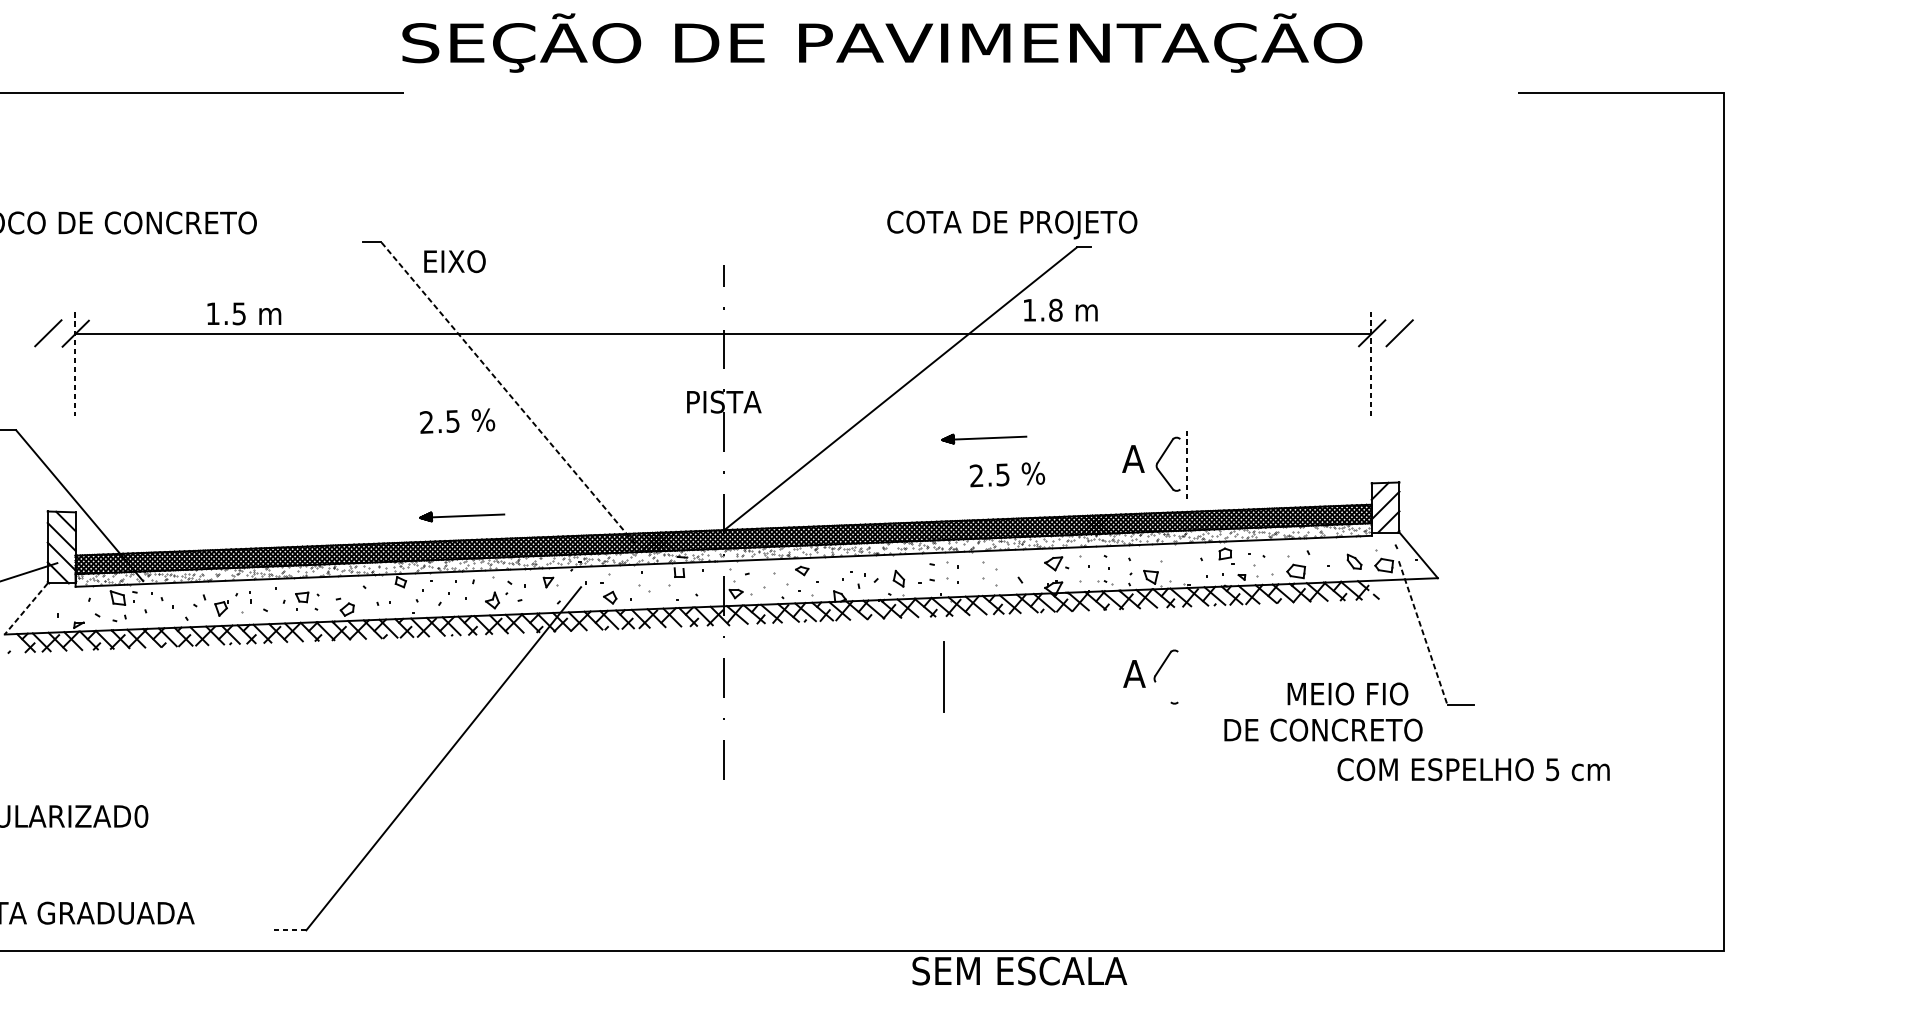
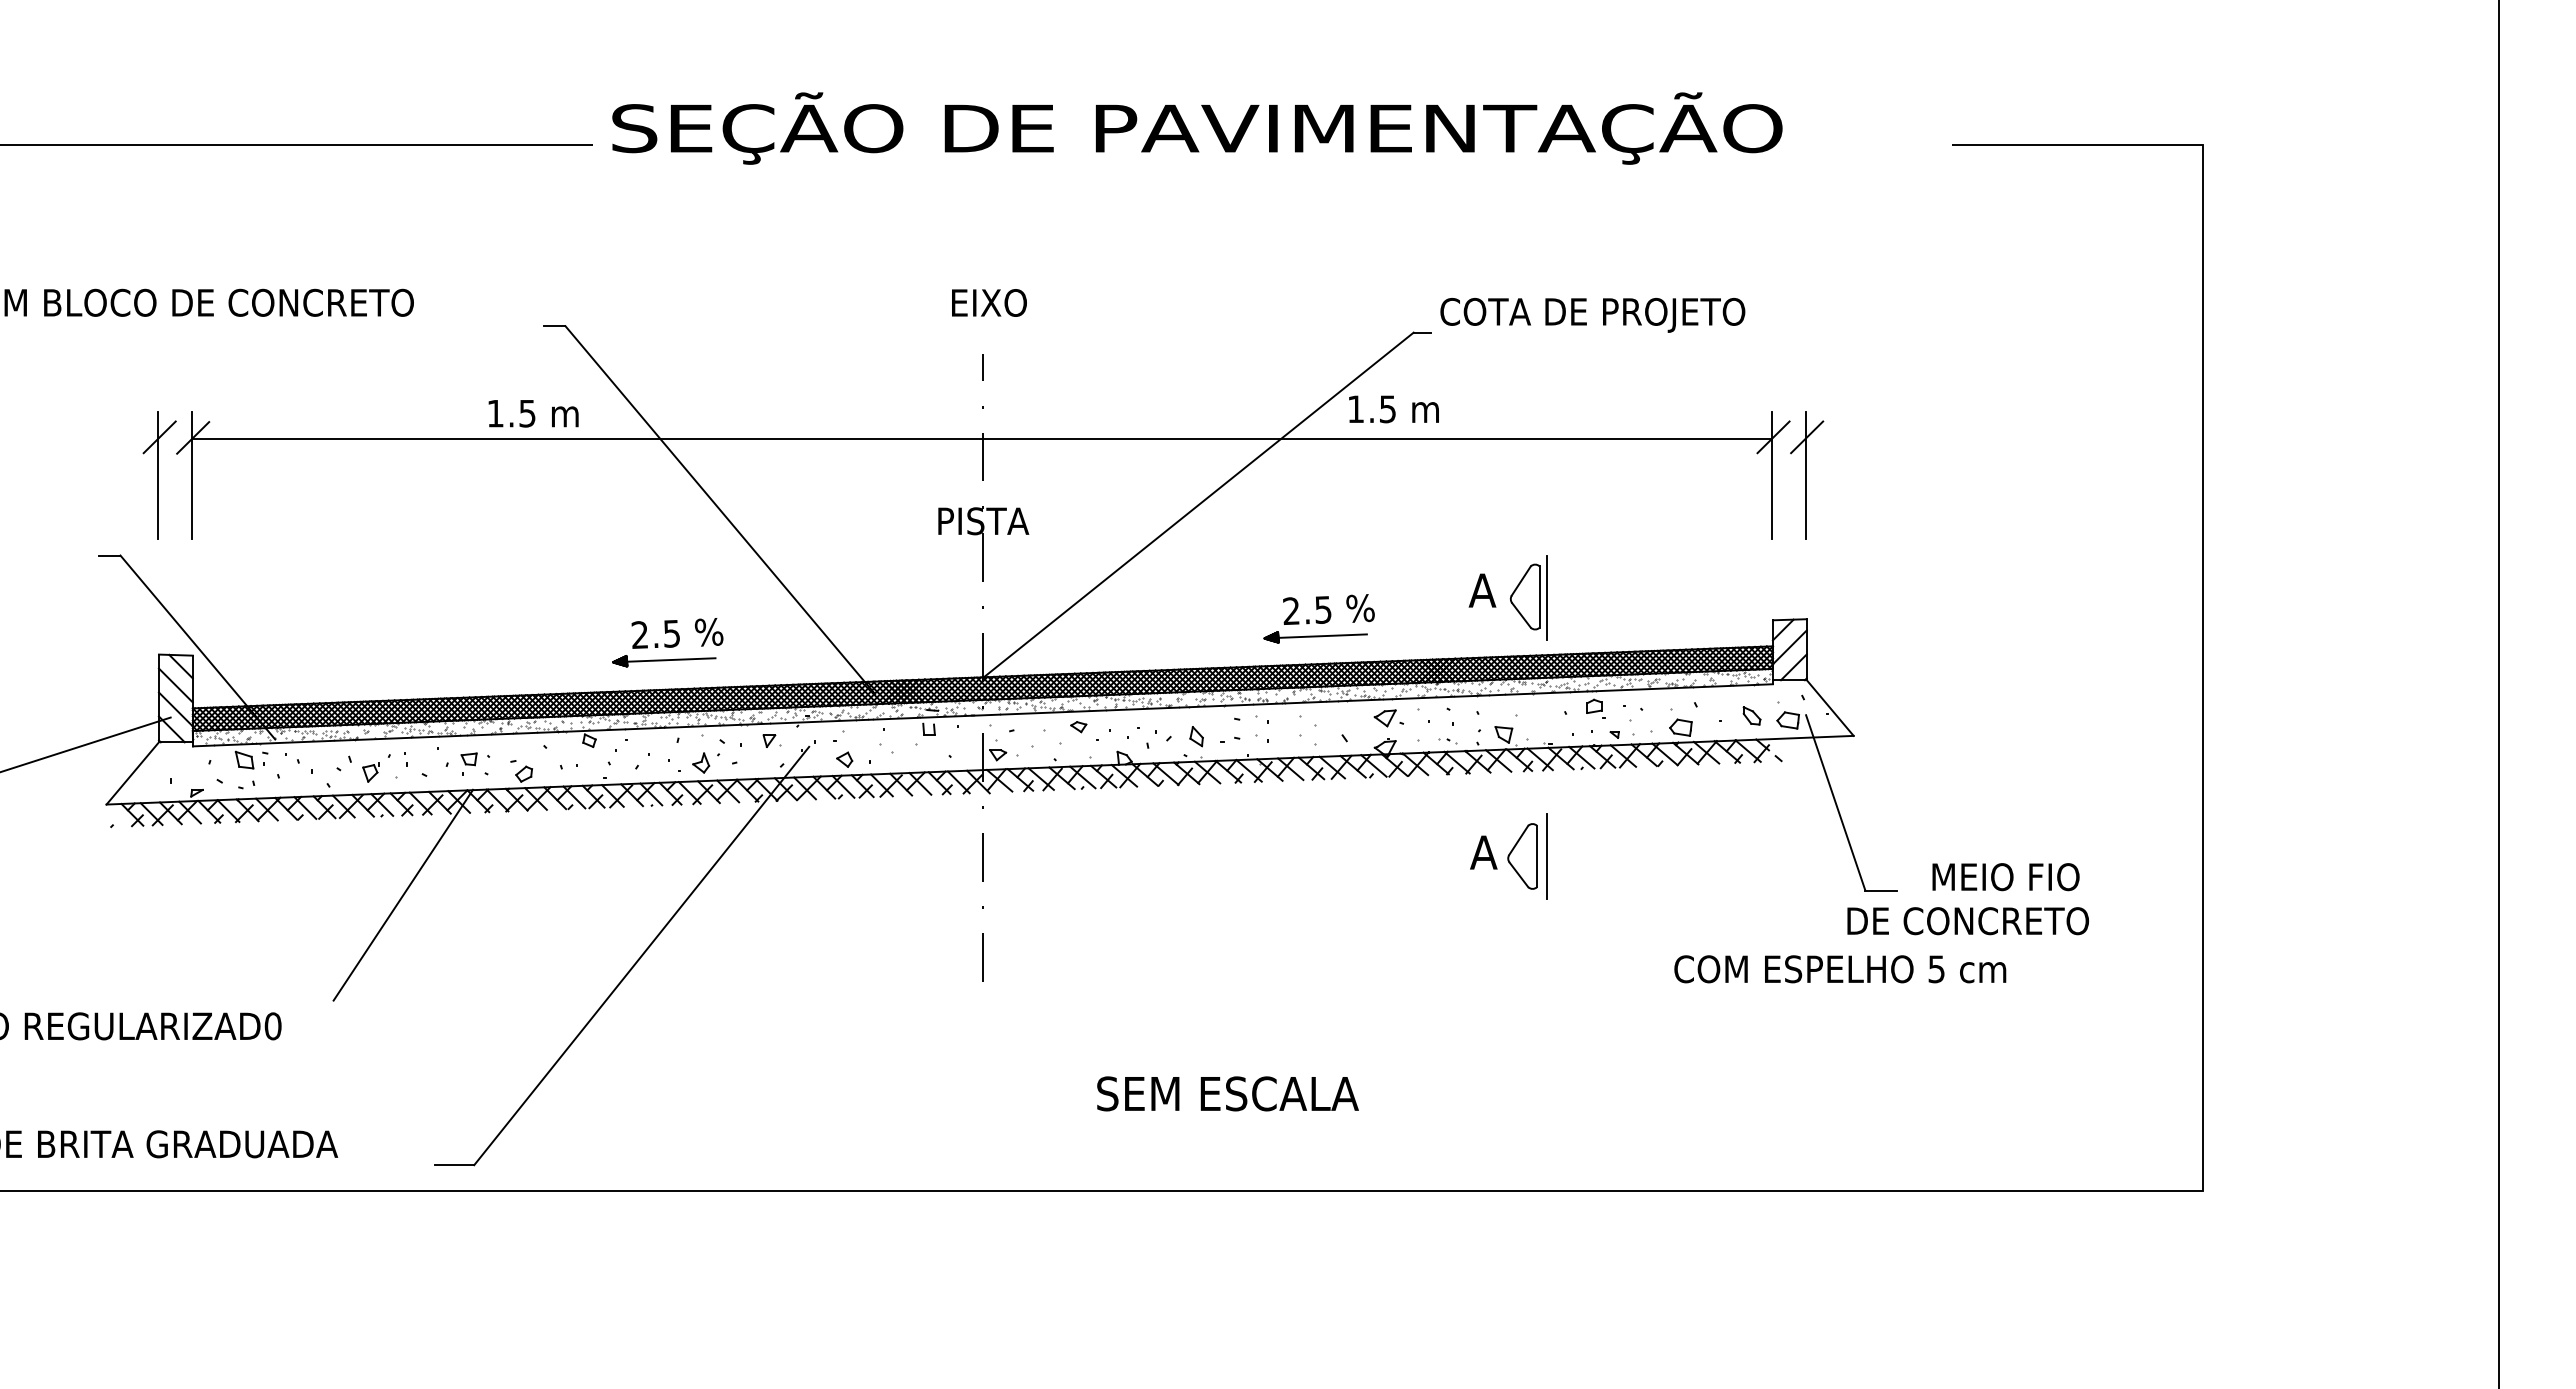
text: (882, 43) -> (1197, 128), moved
text: (1012, 225) -> (1592, 315), moved
text: (455, 261) -> (989, 302), moved
text: (1055, 310) -> (1387, 409), 1.8 -> 1.5
text: (244, 313) -> (533, 413), moved
line: (47, 363) -> (158, 474), added
line: (1370, 363) -> (1771, 474), dashed -> solid
line: (1398, 363) -> (1805, 474), added
line: (75, 364) -> (192, 475), dashed -> solid
line: (507, 392) -> (719, 509), dashed -> solid
text: (457, 421) -> (677, 633), moved
part: (984, 439) -> (1315, 637), moved
line: (1180, 463) -> (1539, 596), added
line: (1186, 464) -> (1547, 597), dashed -> solid
line: (26, 609) -> (132, 773), dashed -> solid
line: (1422, 632) -> (1835, 802), dashed -> solid
line: (943, 677) -> (1546, 856), moved
line: (1178, 677) -> (1537, 856), added
line: (1162, 691) -> (1518, 874), added
text: (1347, 694) -> (2005, 877), moved
line: (248, 708) -> (403, 894), added
text: (1322, 730) -> (1967, 921), moved
text: (1473, 769) -> (1840, 969), moved
line: (290, 930) -> (454, 1165), dashed -> solid
text: (1019, 970) -> (1227, 1093), moved

